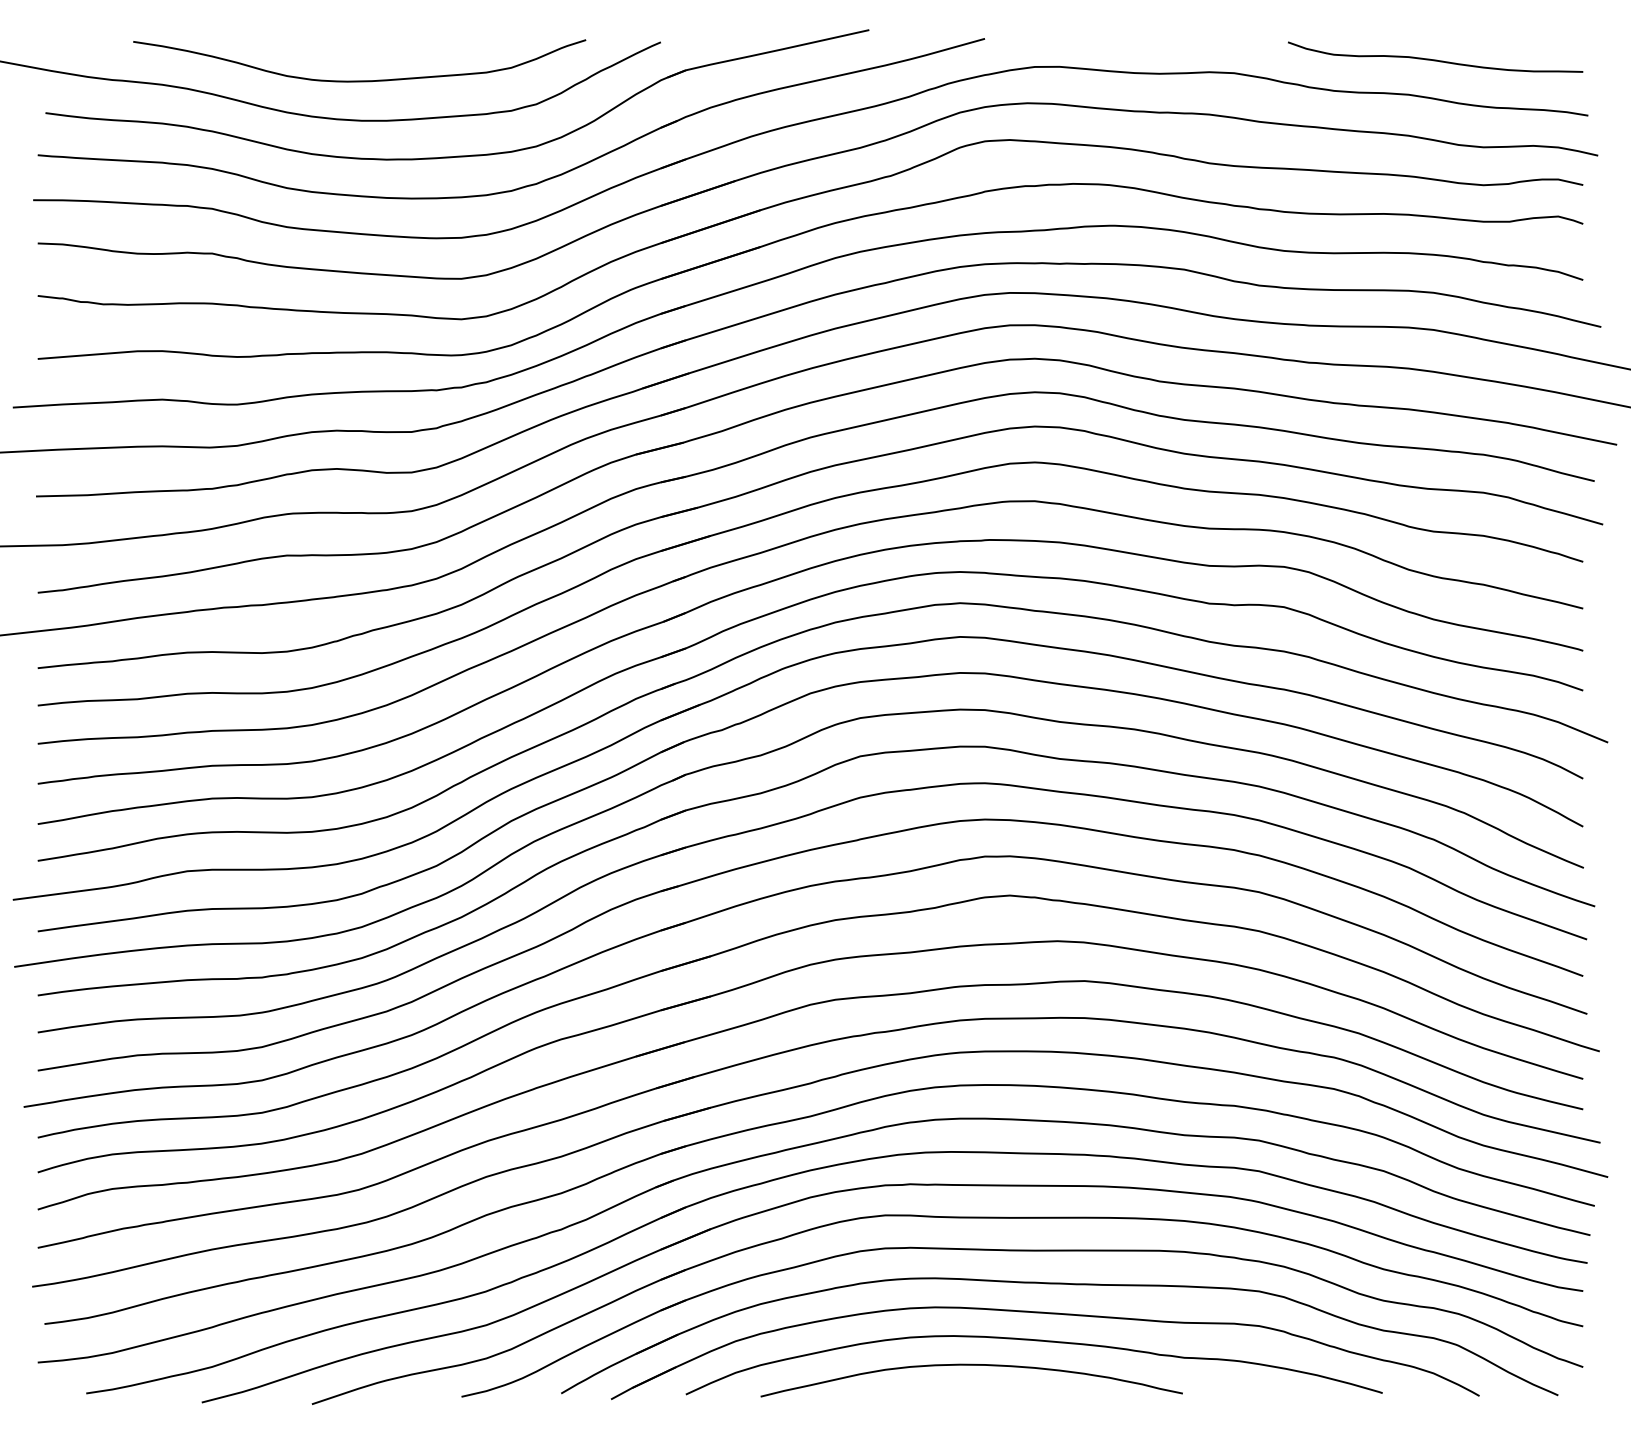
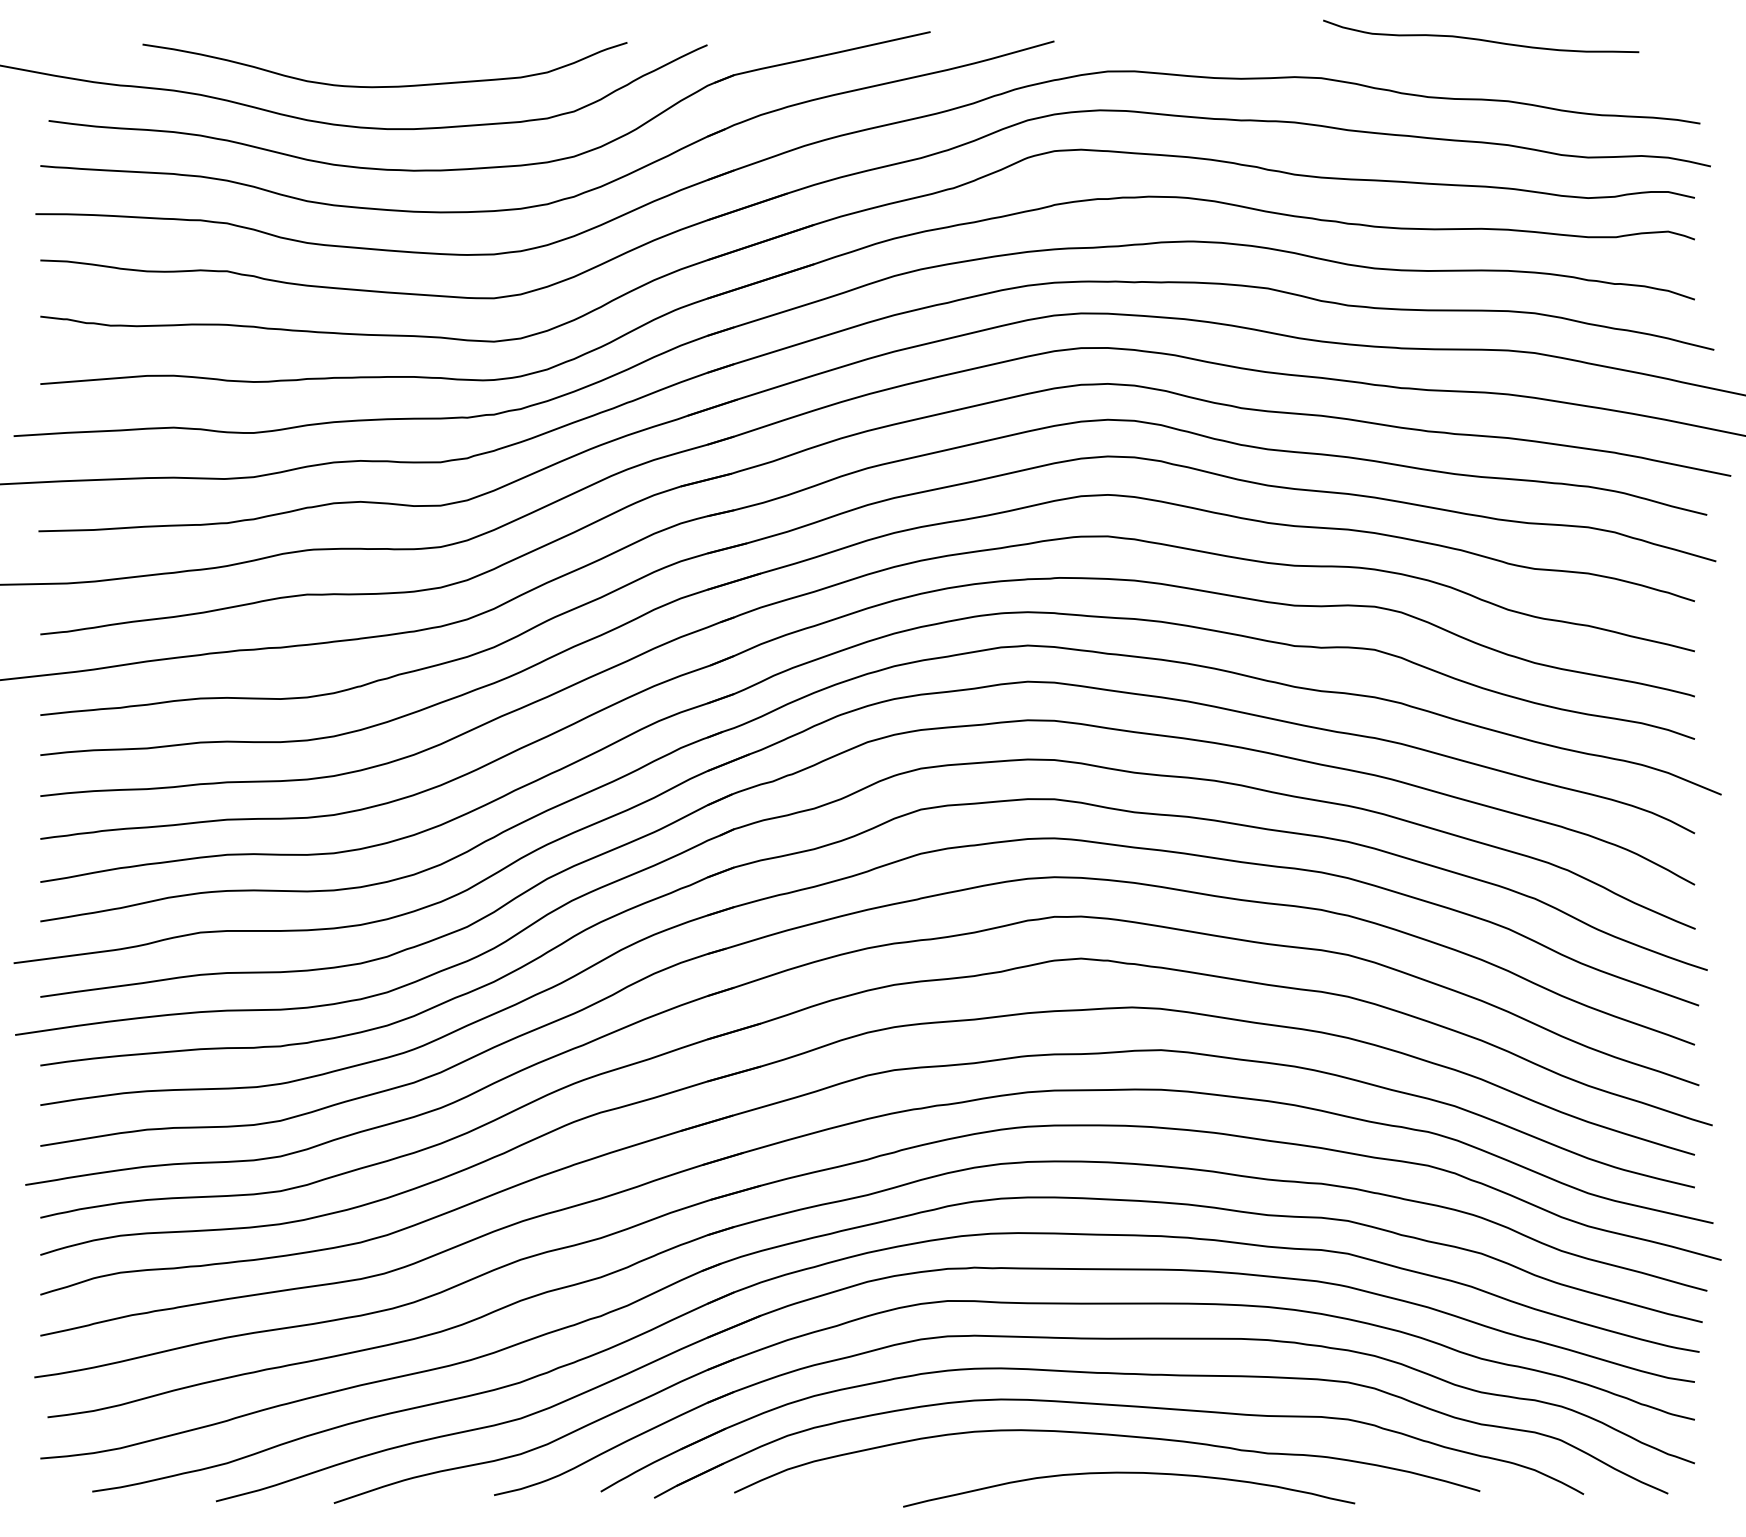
curve: (1435, 59) -> (1481, 38), moved
curve: (971, 1365) -> (1128, 1473), moved

